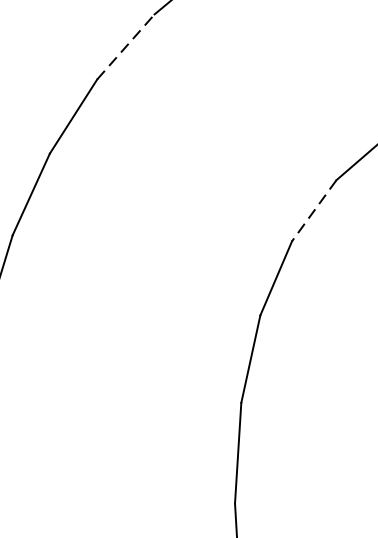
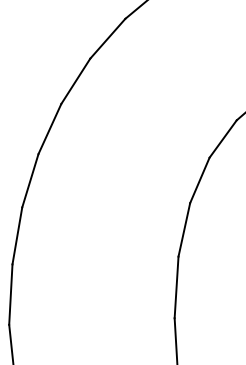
line: (125, 46) -> (107, 38), dashed -> solid
line: (313, 211) -> (222, 139), dashed -> solid

